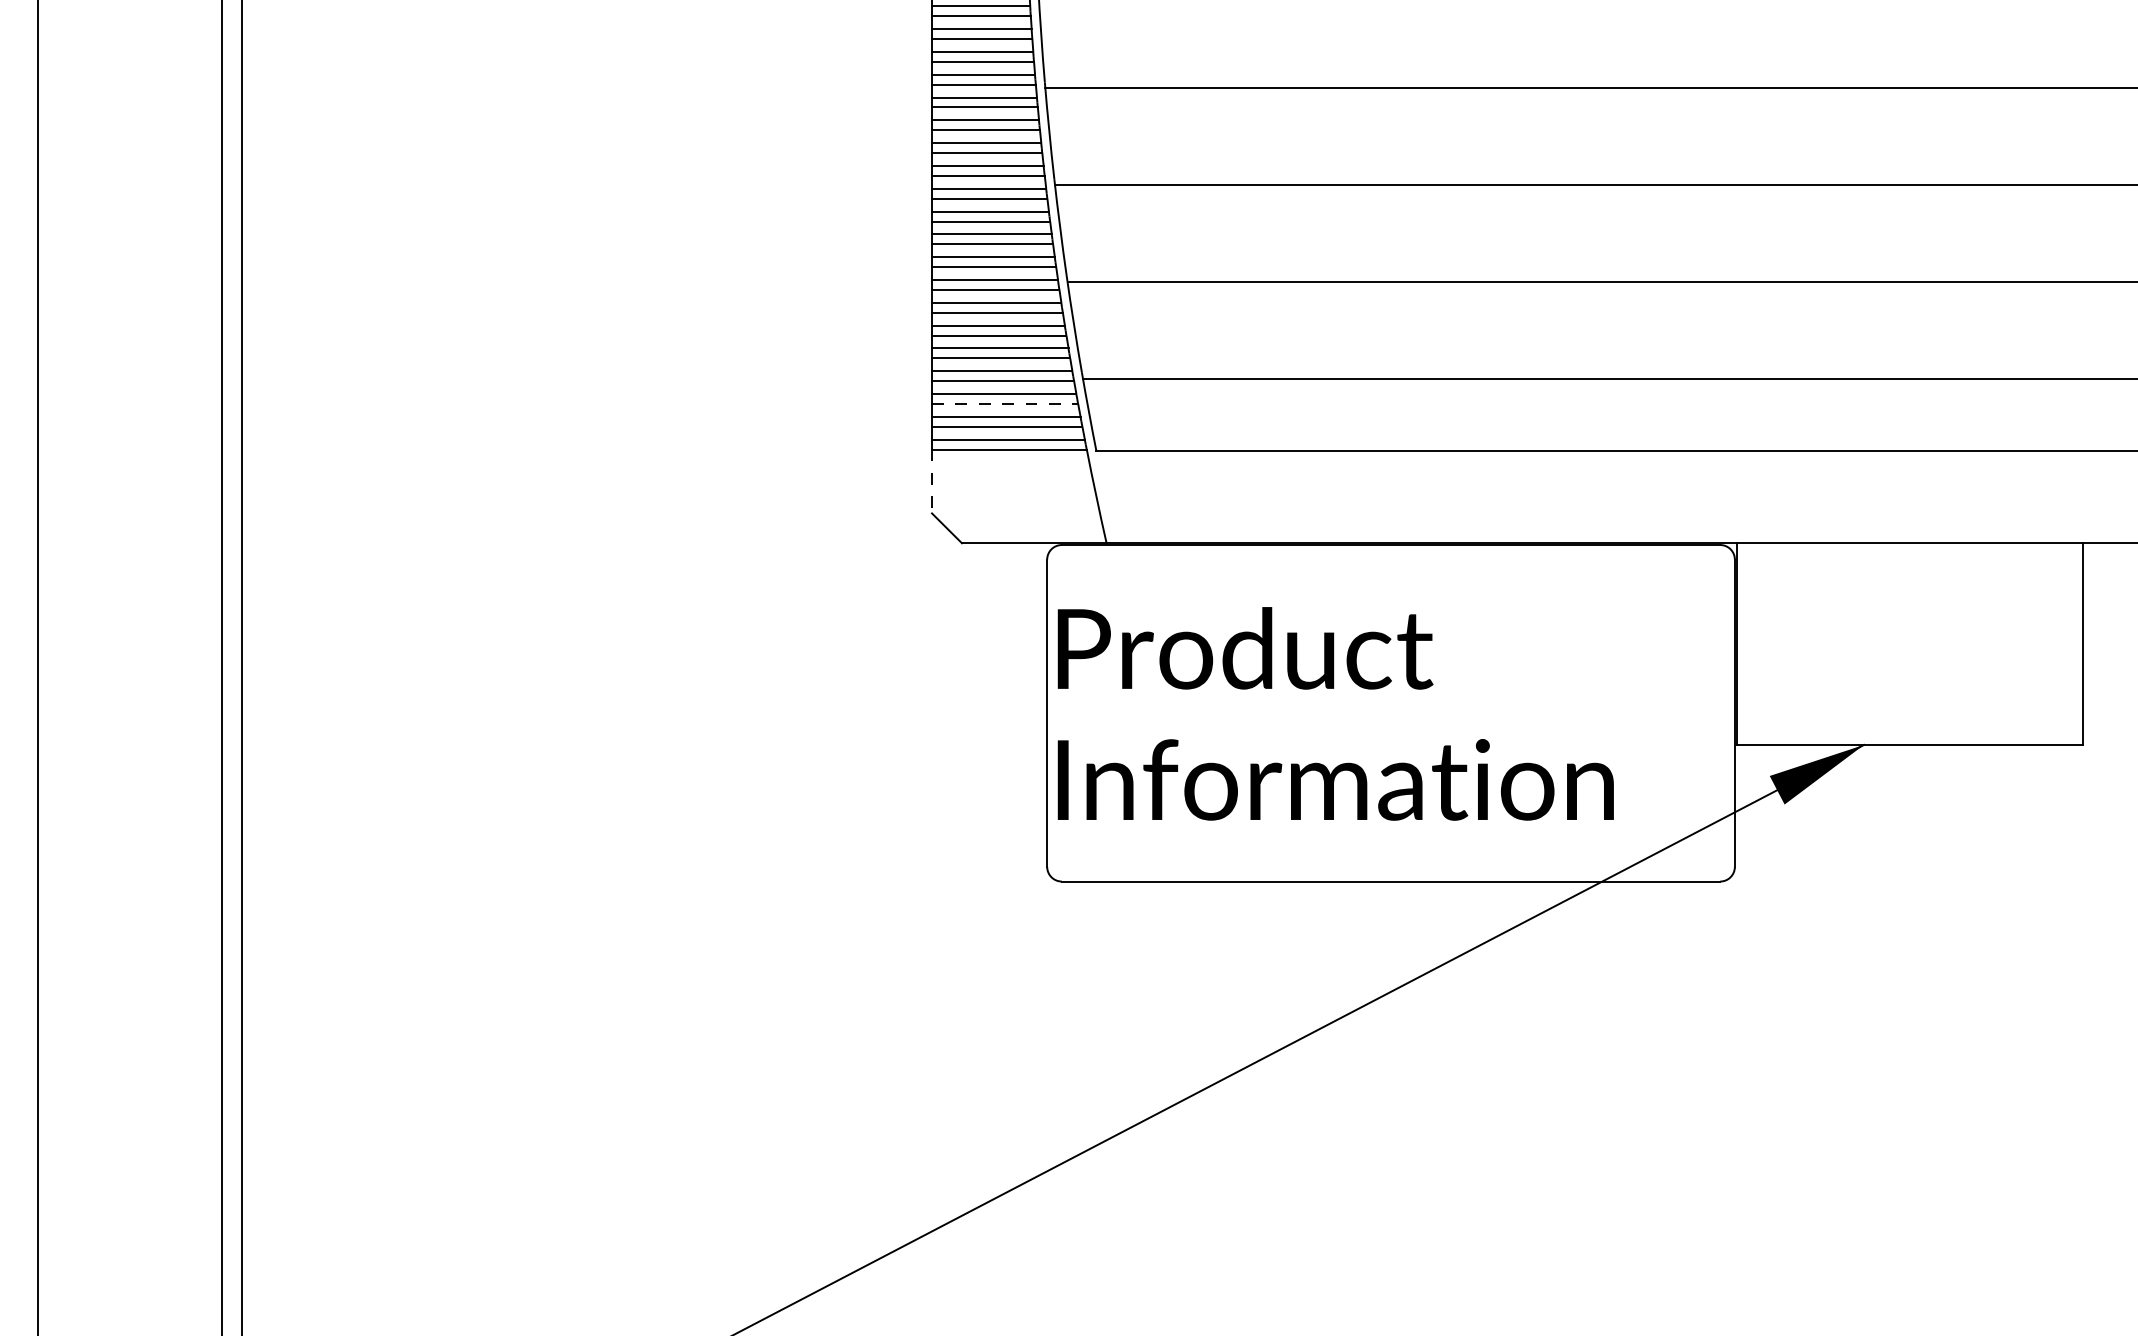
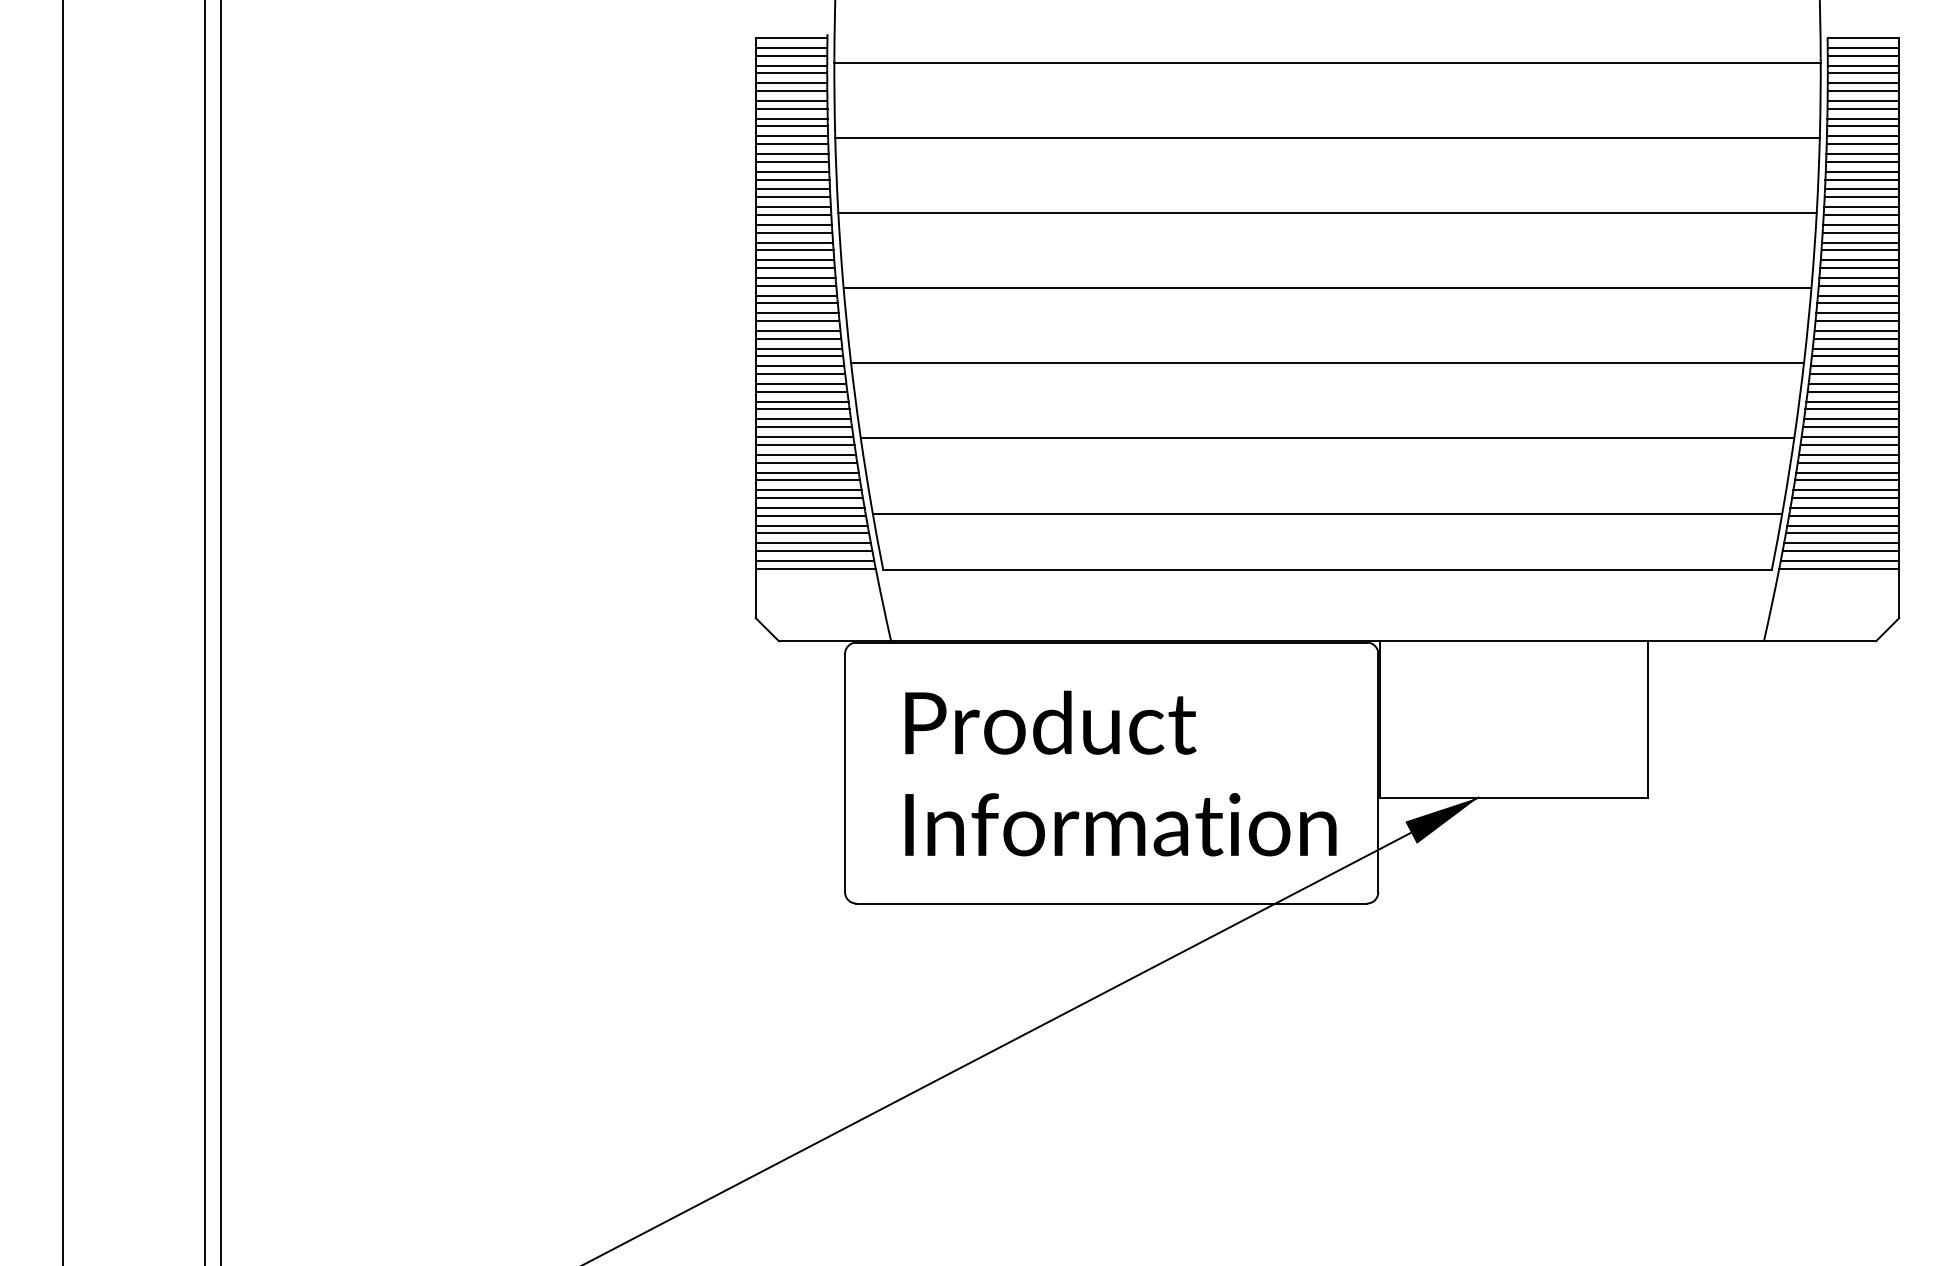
line: (1005, 404) -> (812, 533), dashed -> solid
line: (931, 481) -> (755, 593), dashed -> solid
text: (1335, 713) -> (1120, 773), moved

